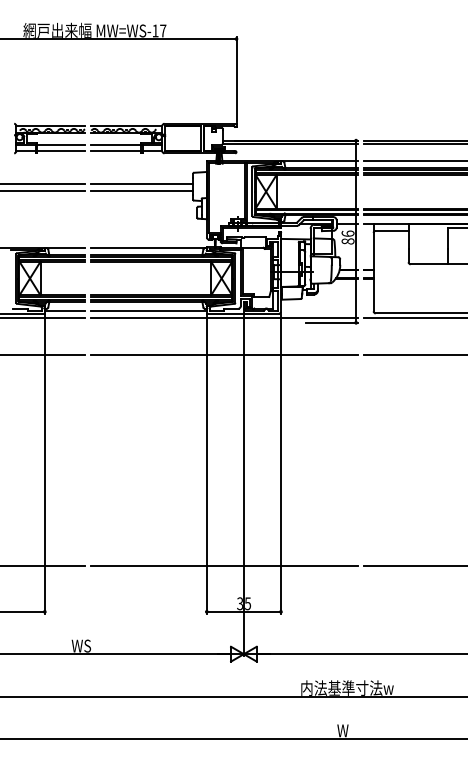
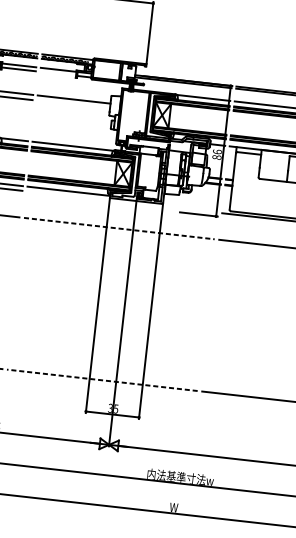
line: (116, 150) -> (58, 73), removed
line: (142, 190) -> (73, 104), removed
line: (224, 317) -> (122, 202), removed
line: (225, 354) -> (120, 228), solid -> dashed
line: (224, 566) -> (102, 380), solid -> dashed

